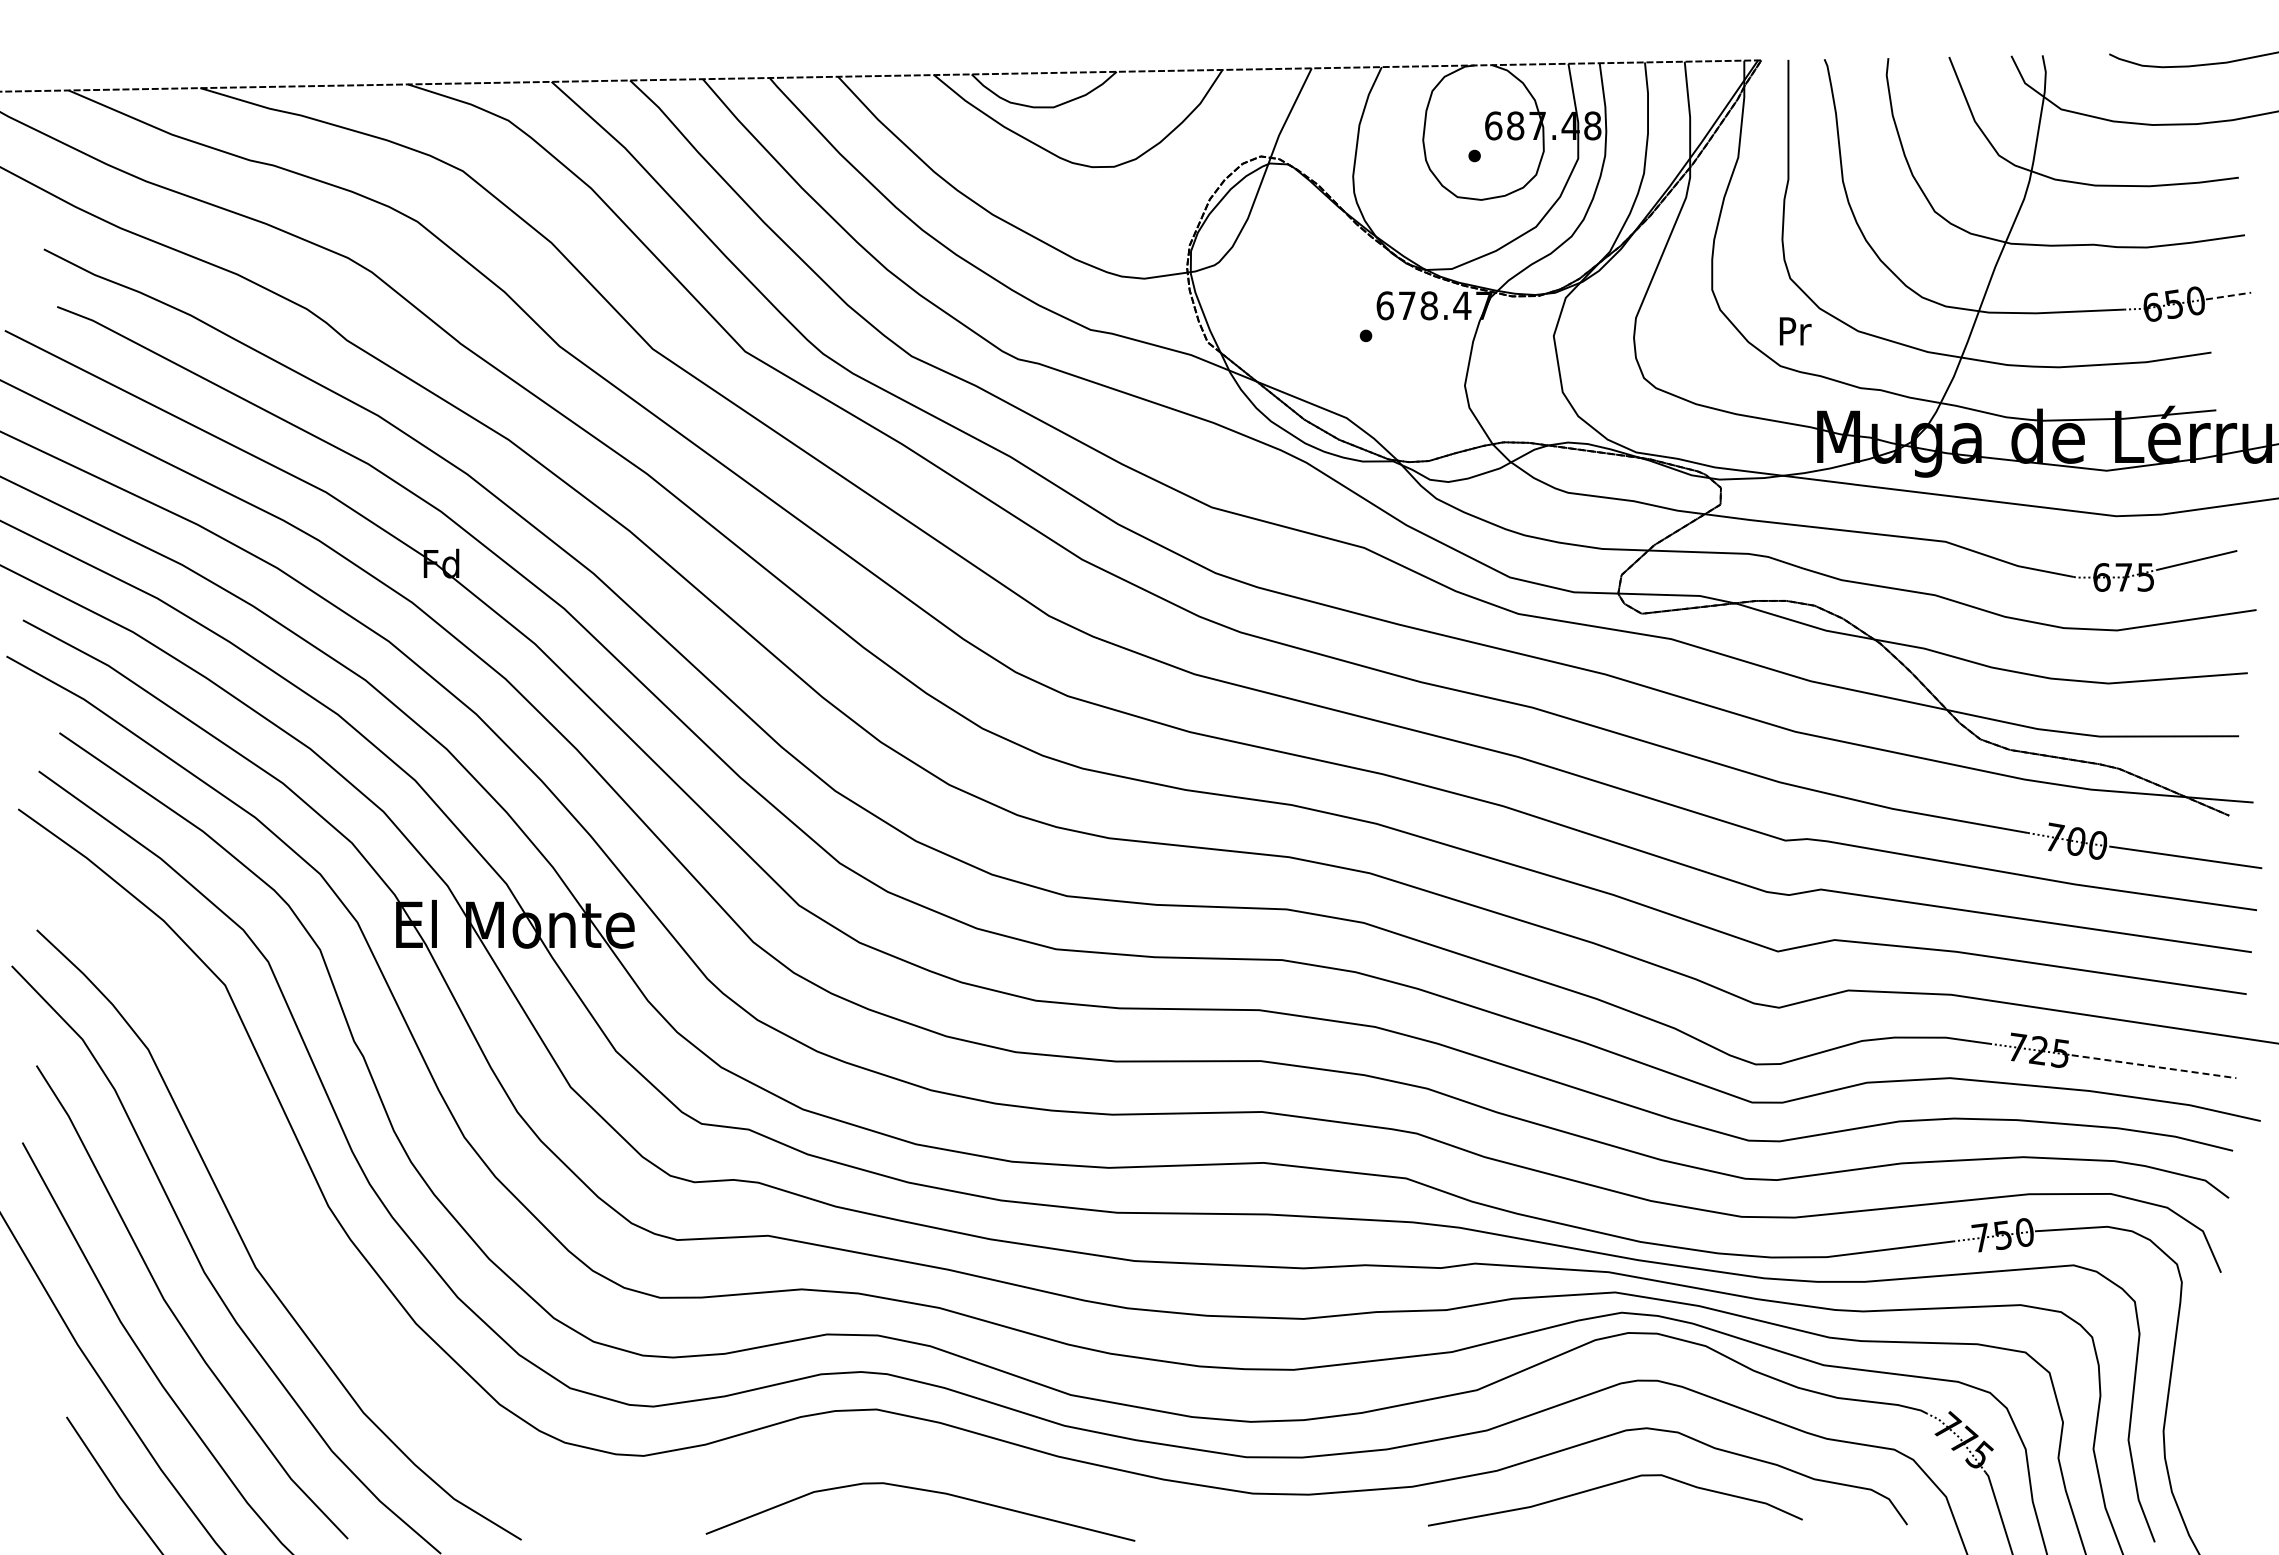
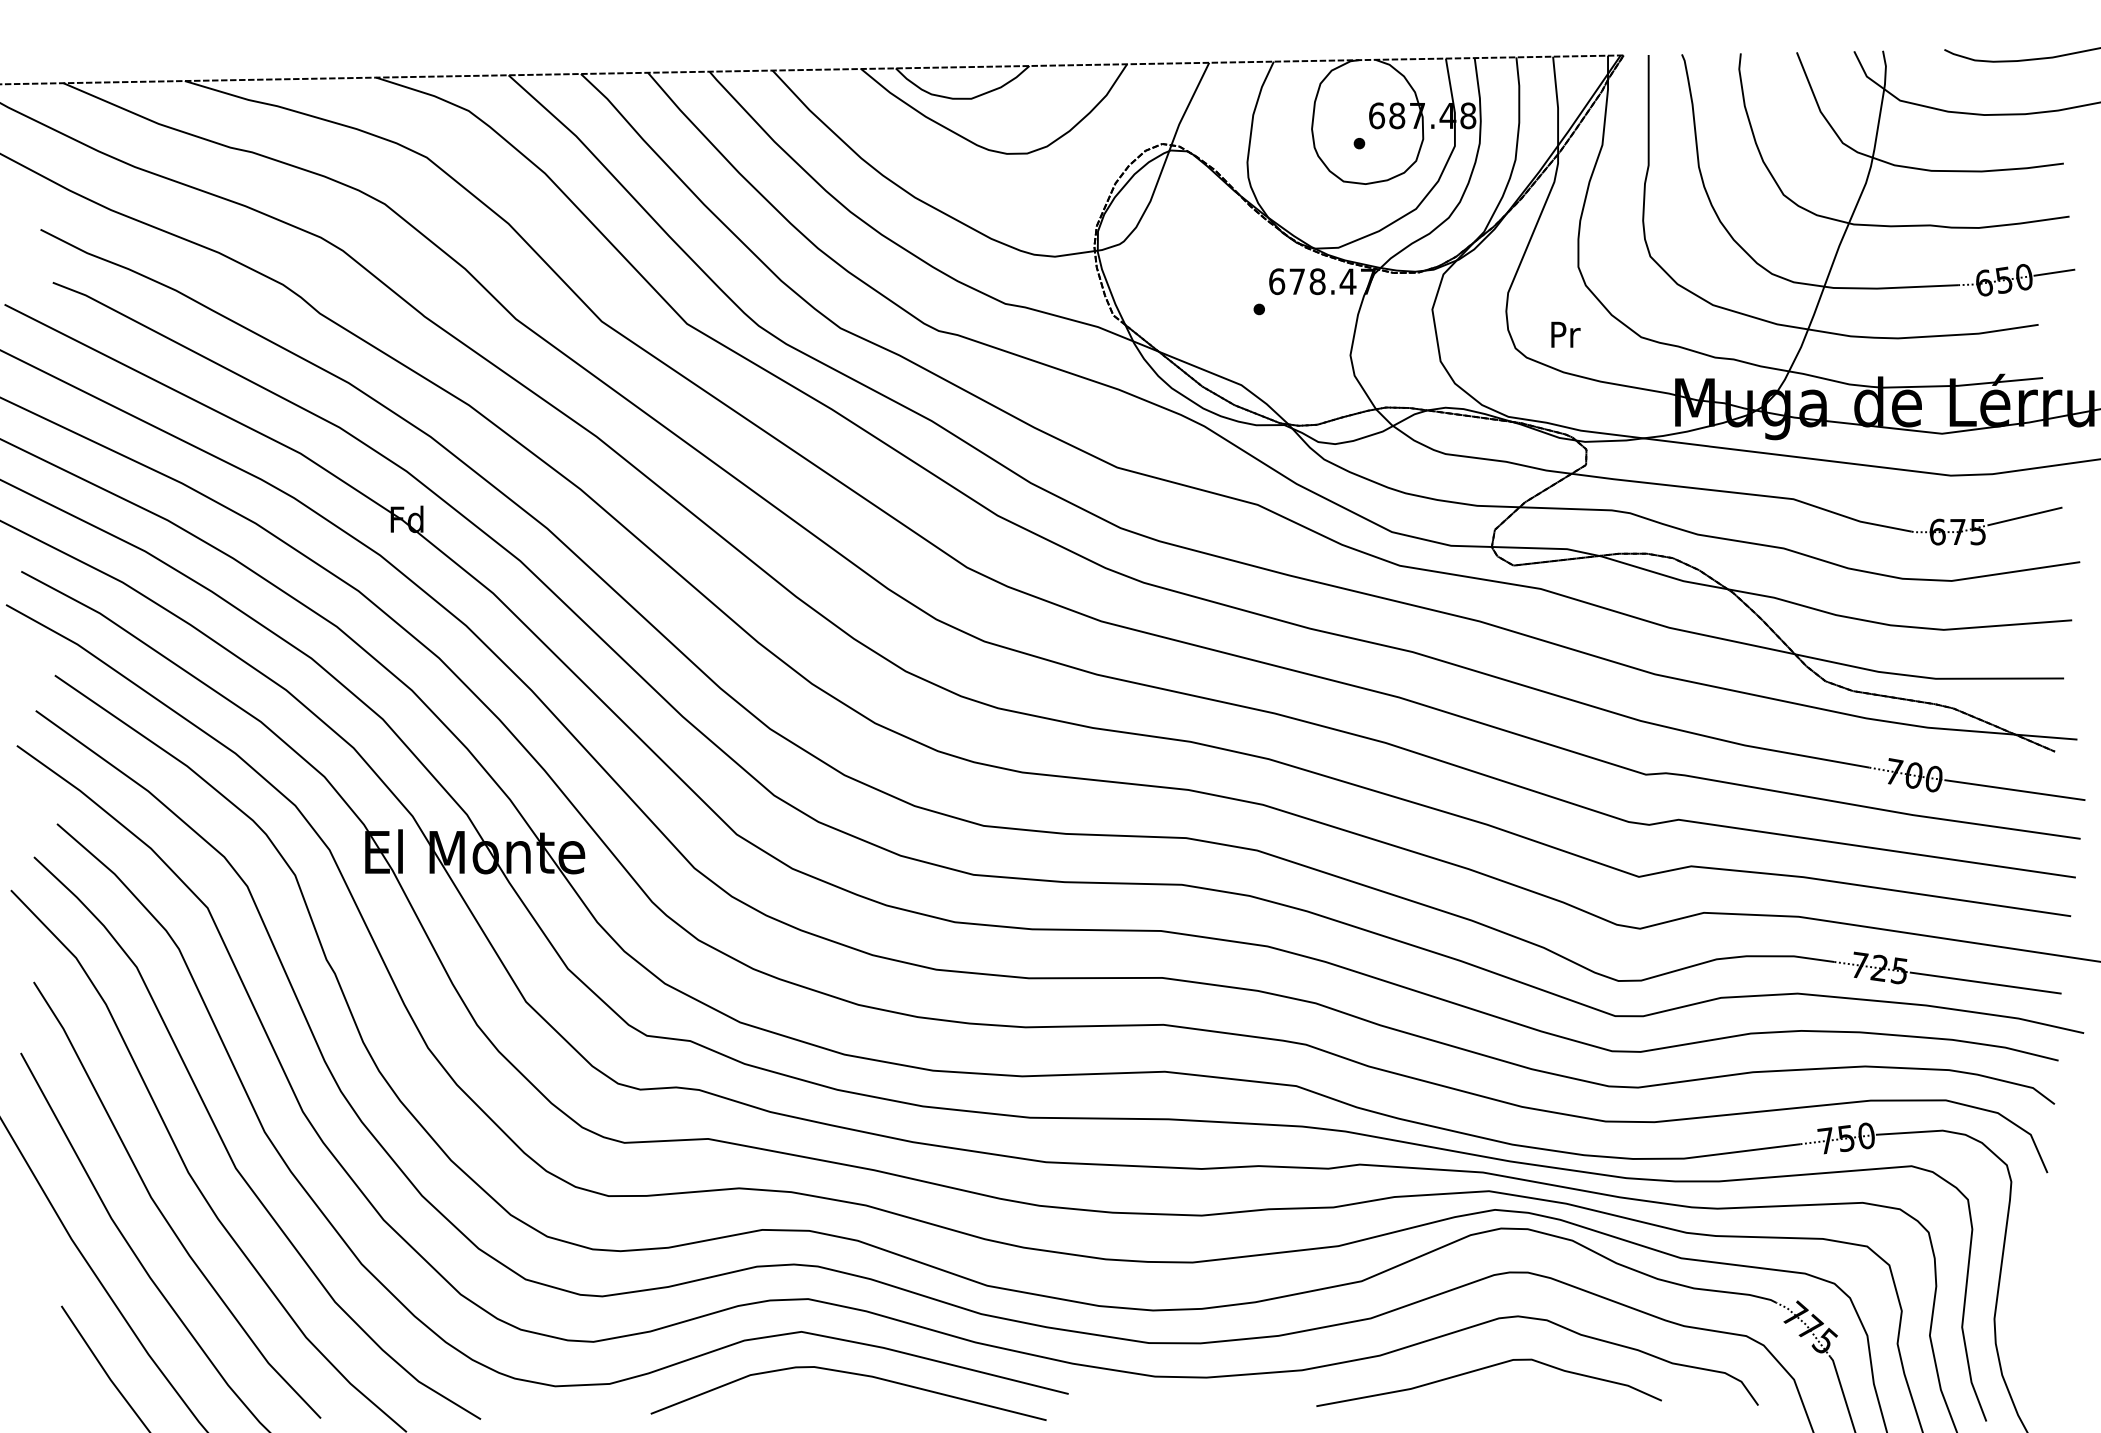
line: (2228, 296) -> (2054, 273), dashed -> solid
text: (1795, 331) -> (1565, 334), moved
line: (2154, 1066) -> (1986, 982), dashed -> solid
curve: (423, 1400) -> (390, 1290), added

